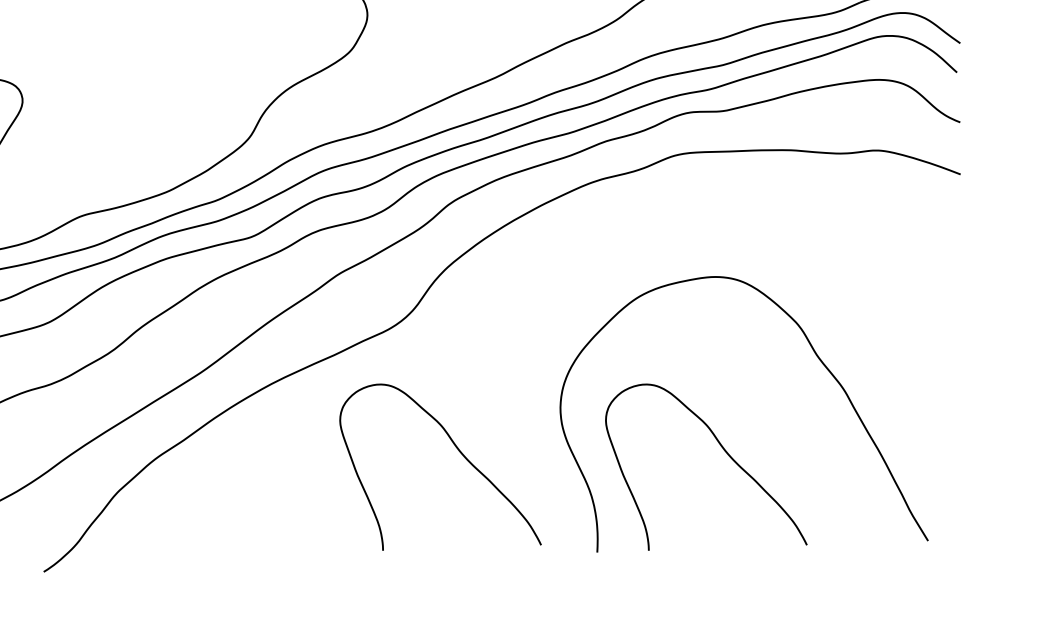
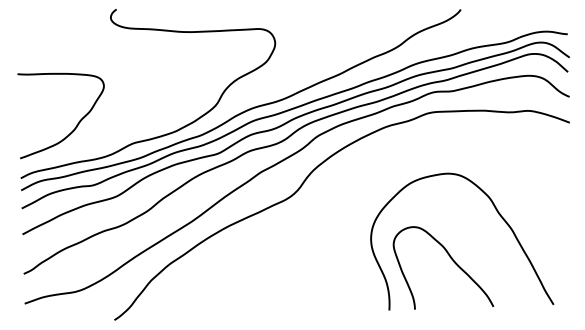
curve: (458, 453) -> (320, 261), removed

